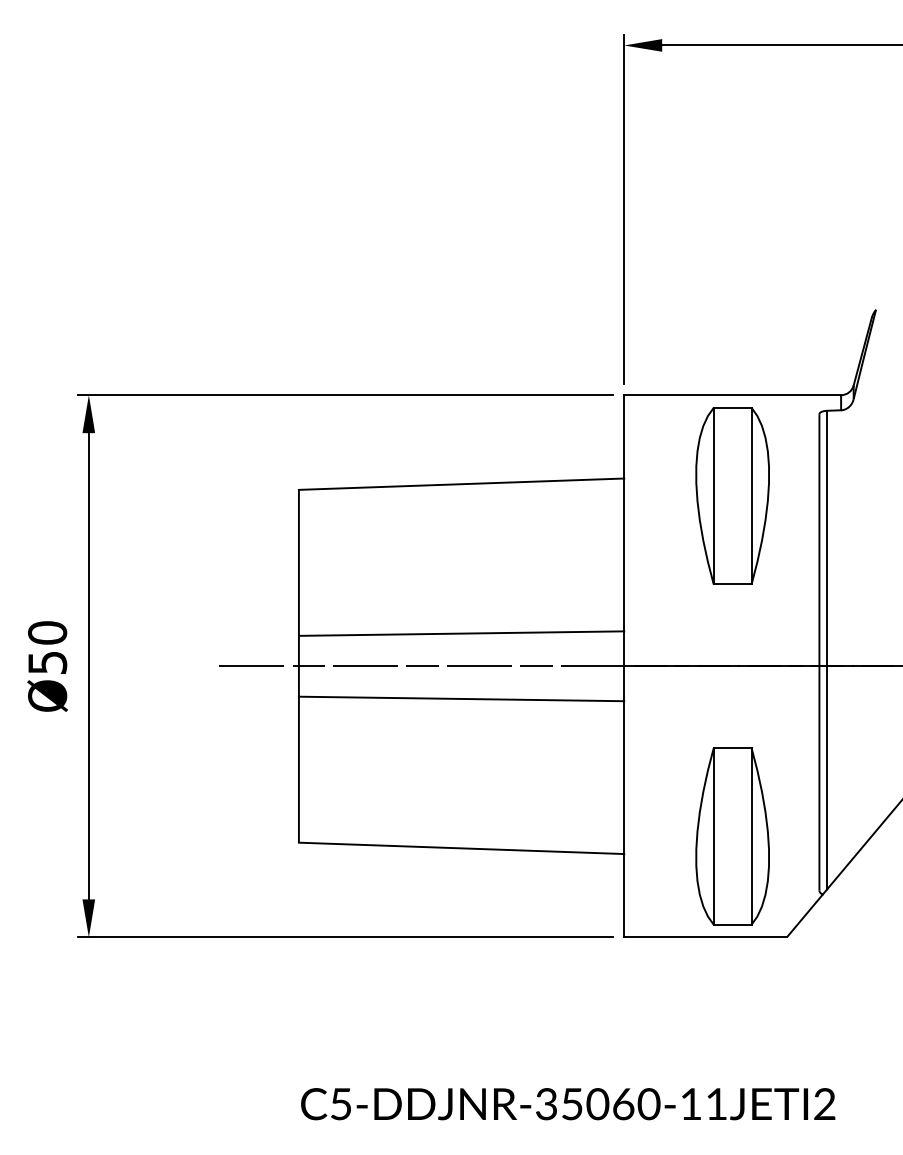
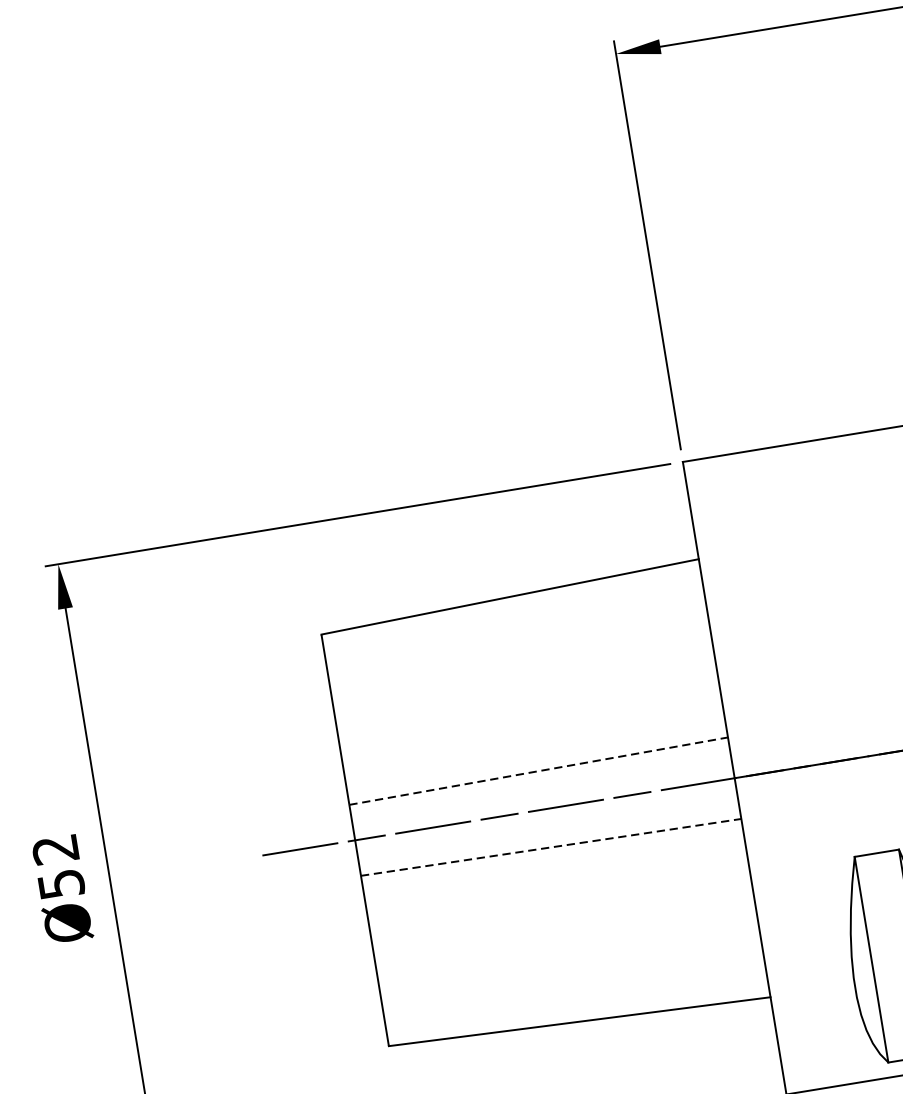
part: (732, 495) -> (828, 558), removed
text: (47, 632) -> (55, 848), Ø50 -> Ø52
line: (461, 633) -> (538, 771), solid -> dashed
line: (461, 698) -> (550, 846), solid -> dashed

